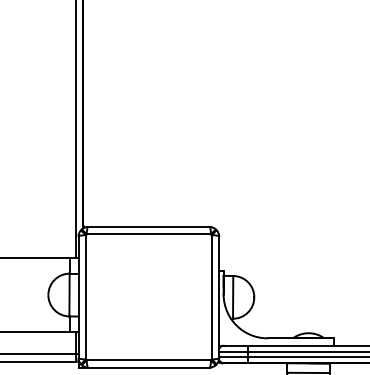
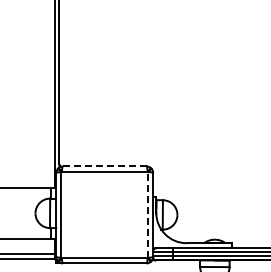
line: (148, 227) -> (104, 166), solid -> dashed
line: (212, 296) -> (148, 214), solid -> dashed

